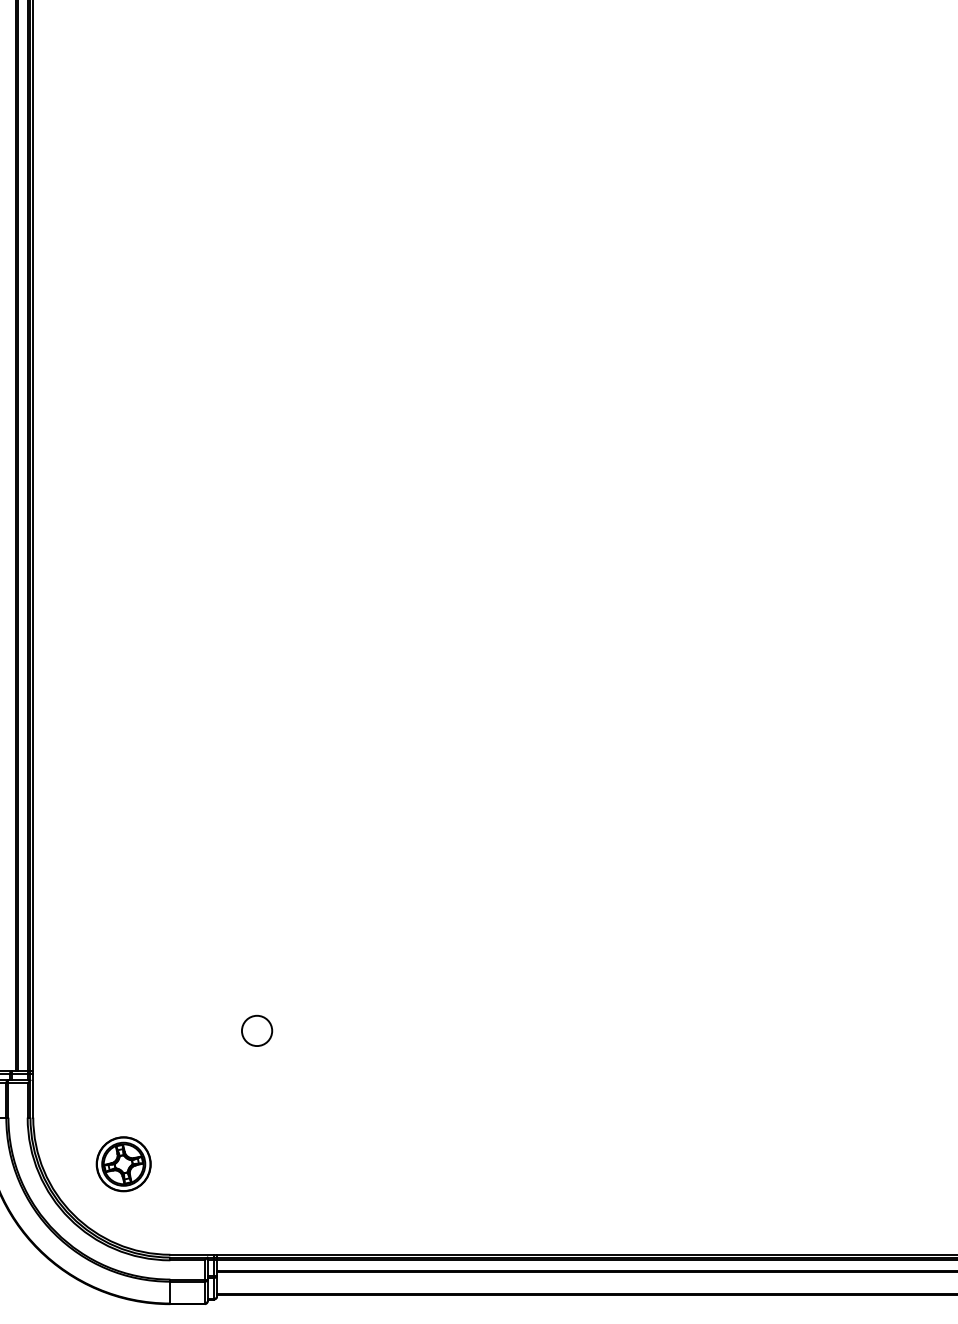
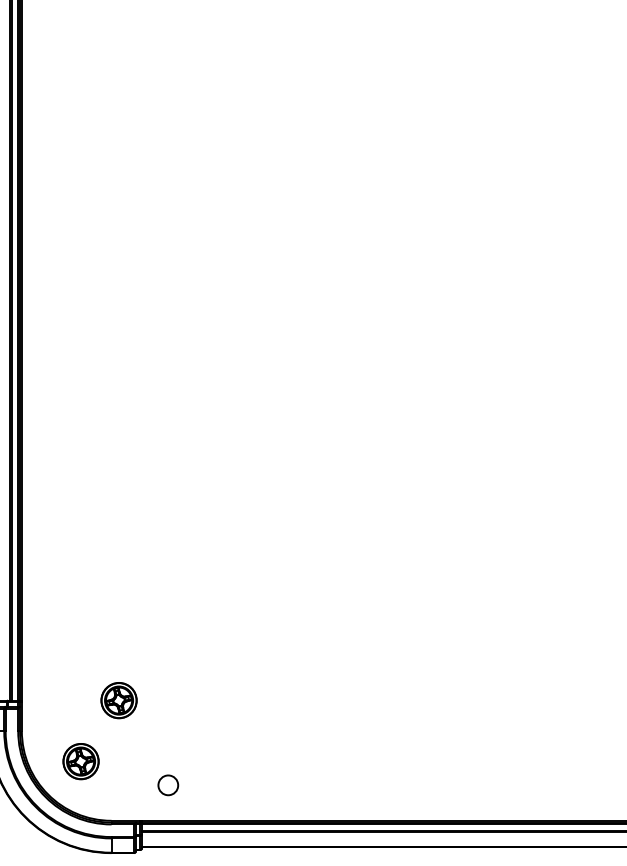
circle: (257, 1031) -> (168, 785), moved
part: (180, 1070) -> (118, 700), added

